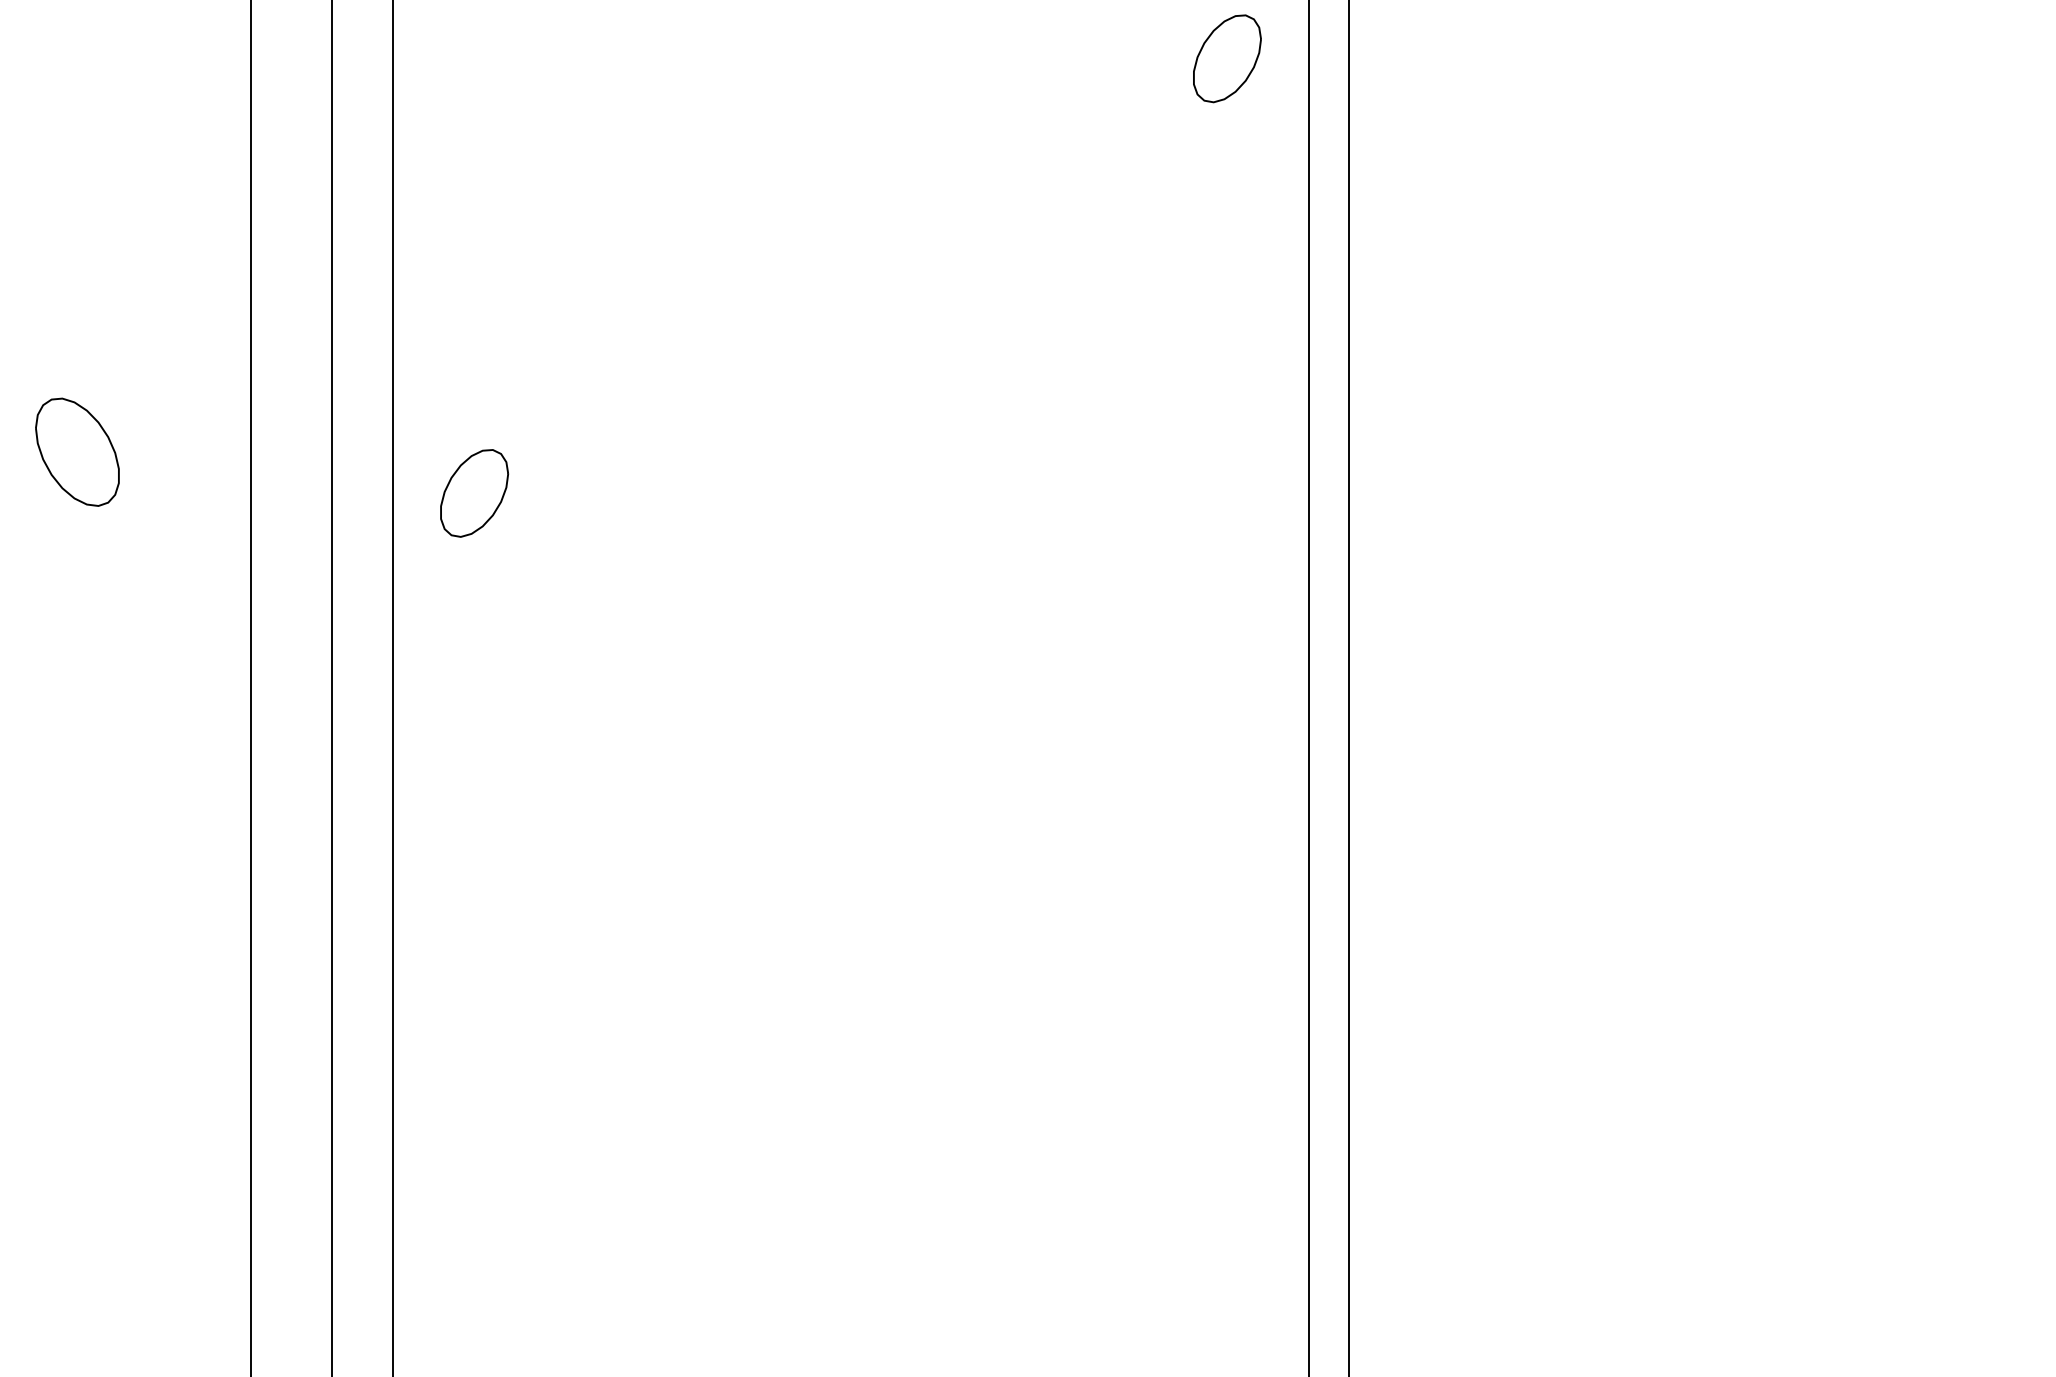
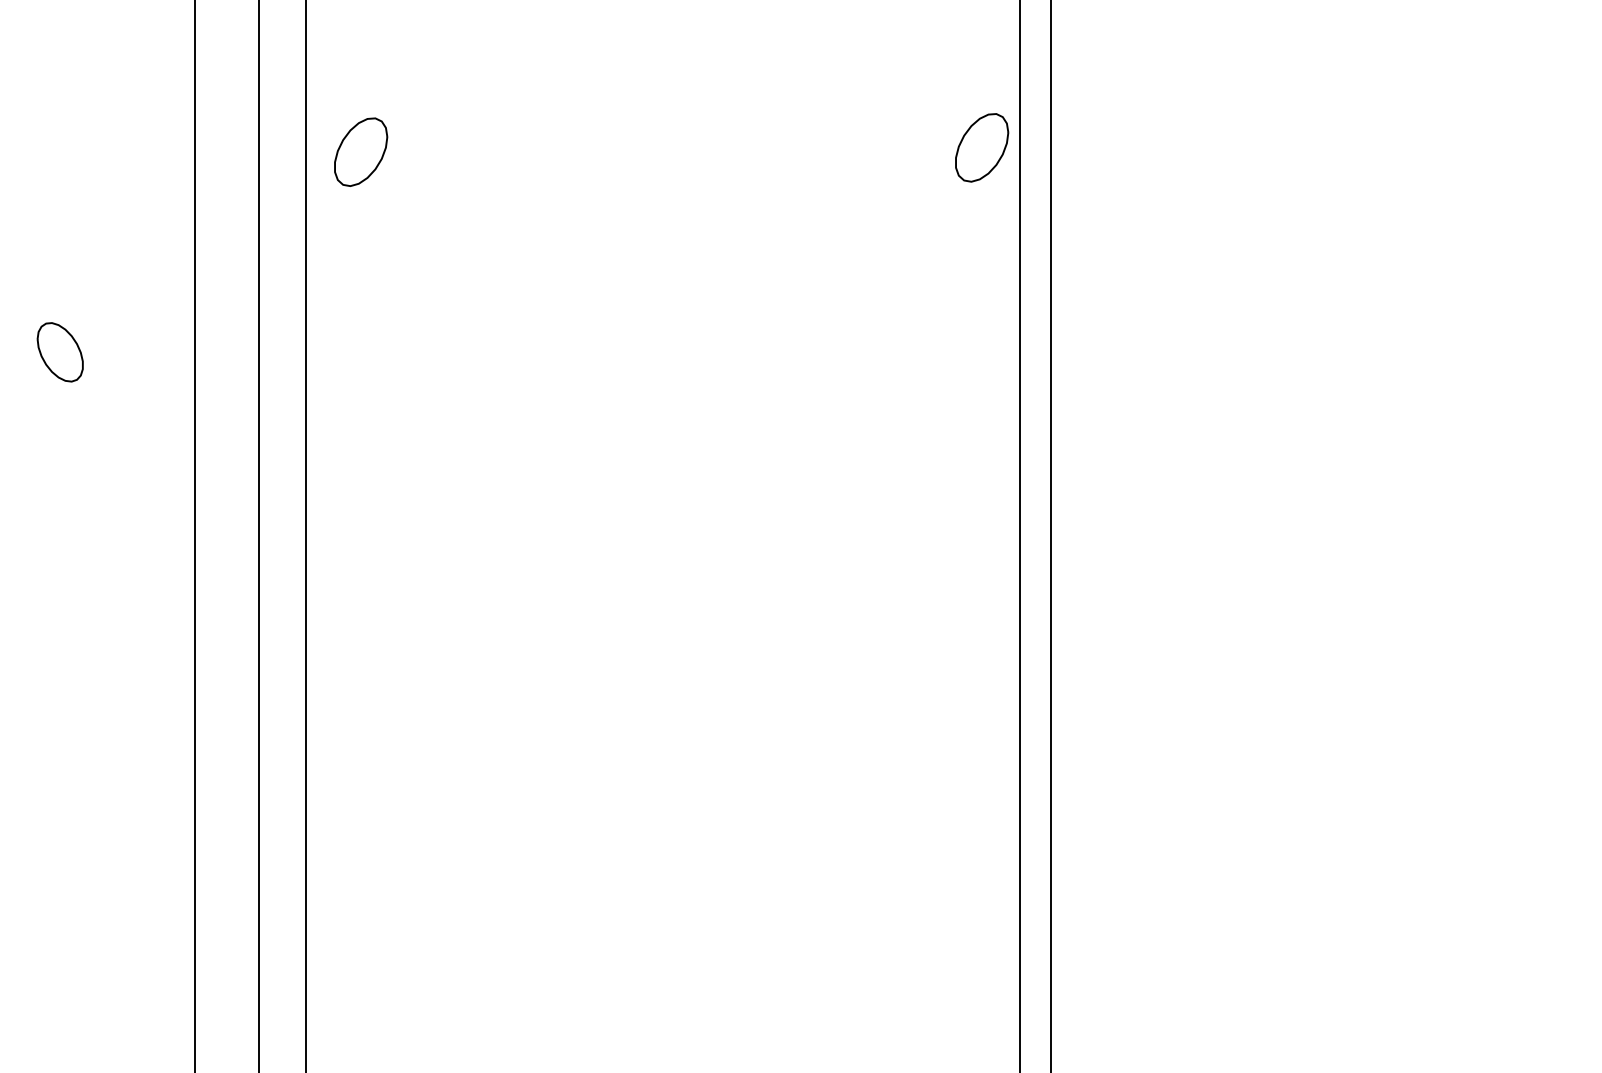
part: (1227, 58) -> (982, 147), moved
part: (77, 451) -> (60, 351), size x0.7
part: (474, 493) -> (361, 152), moved

